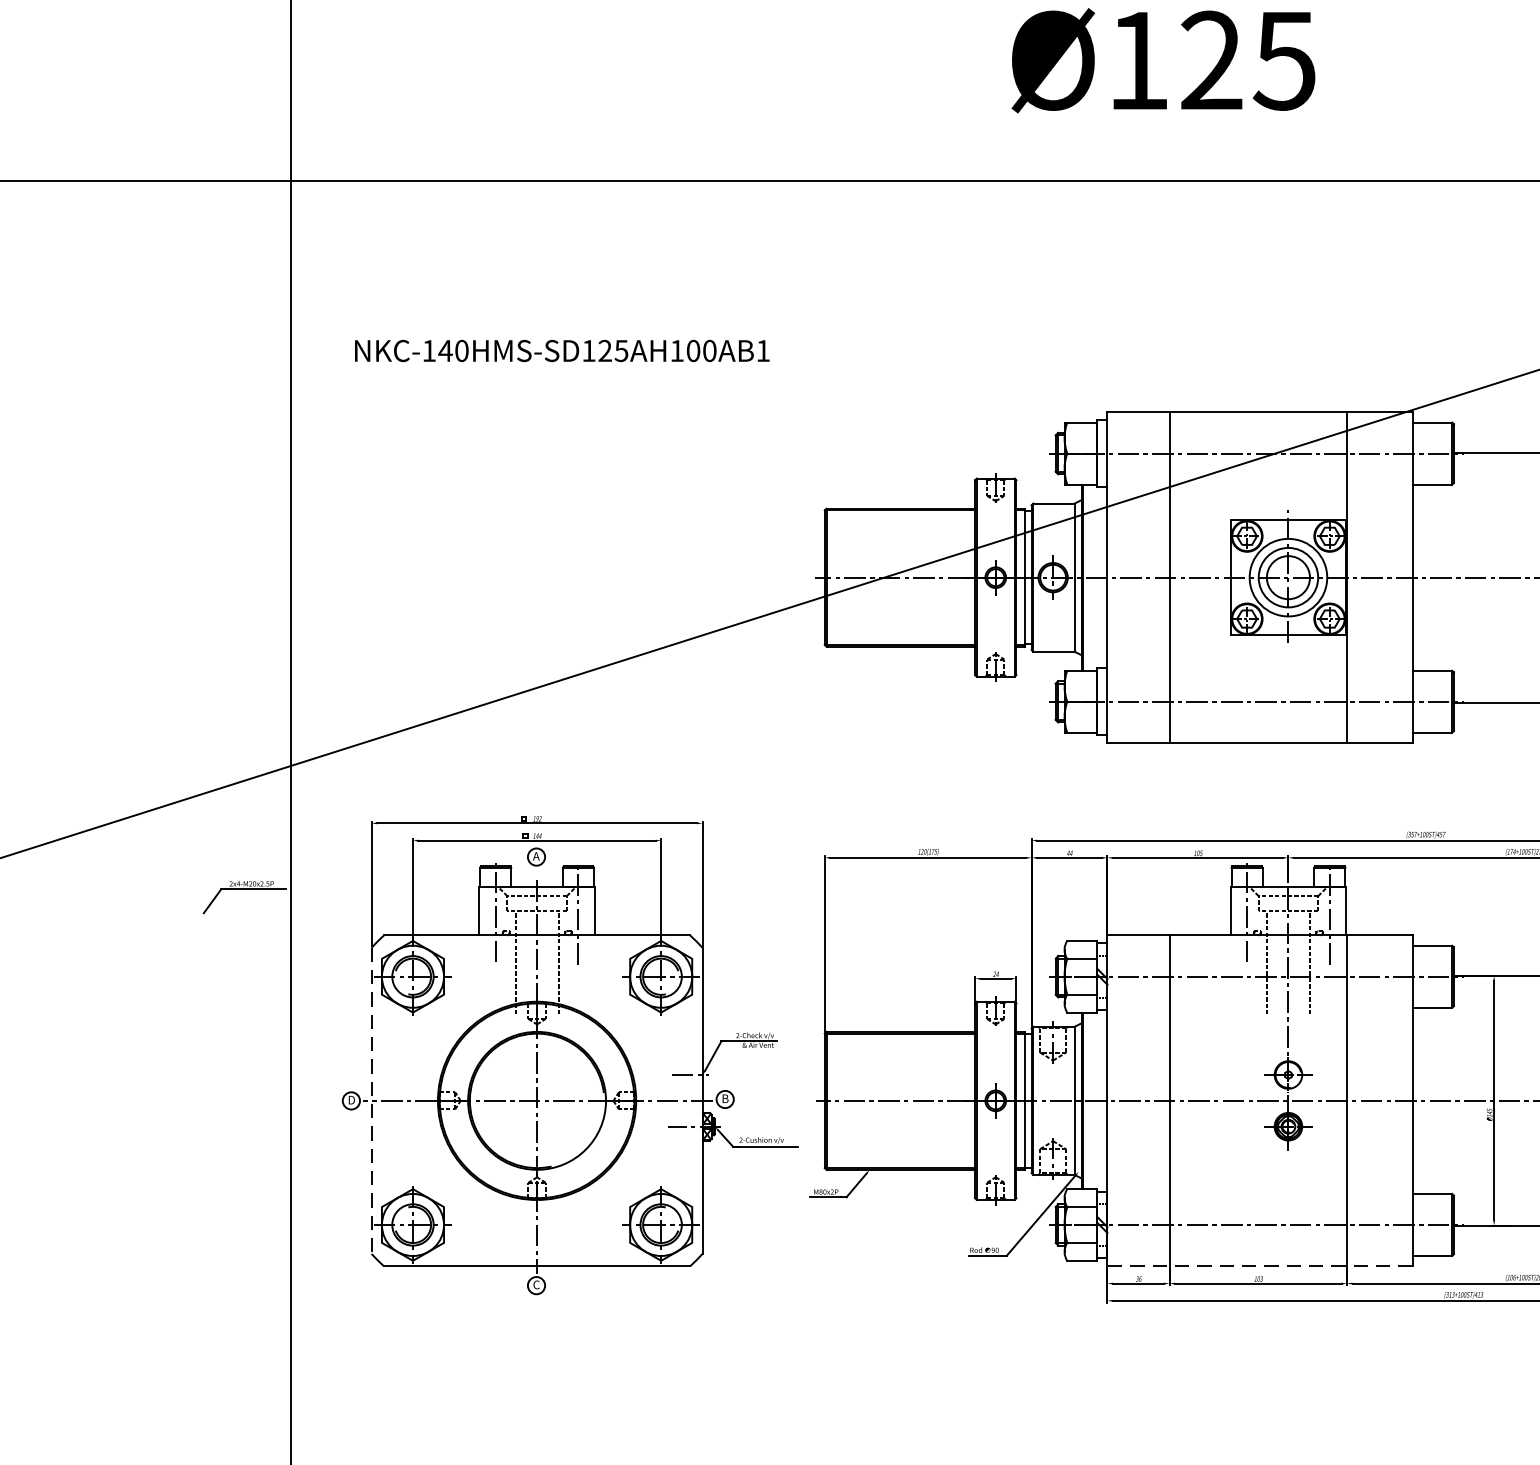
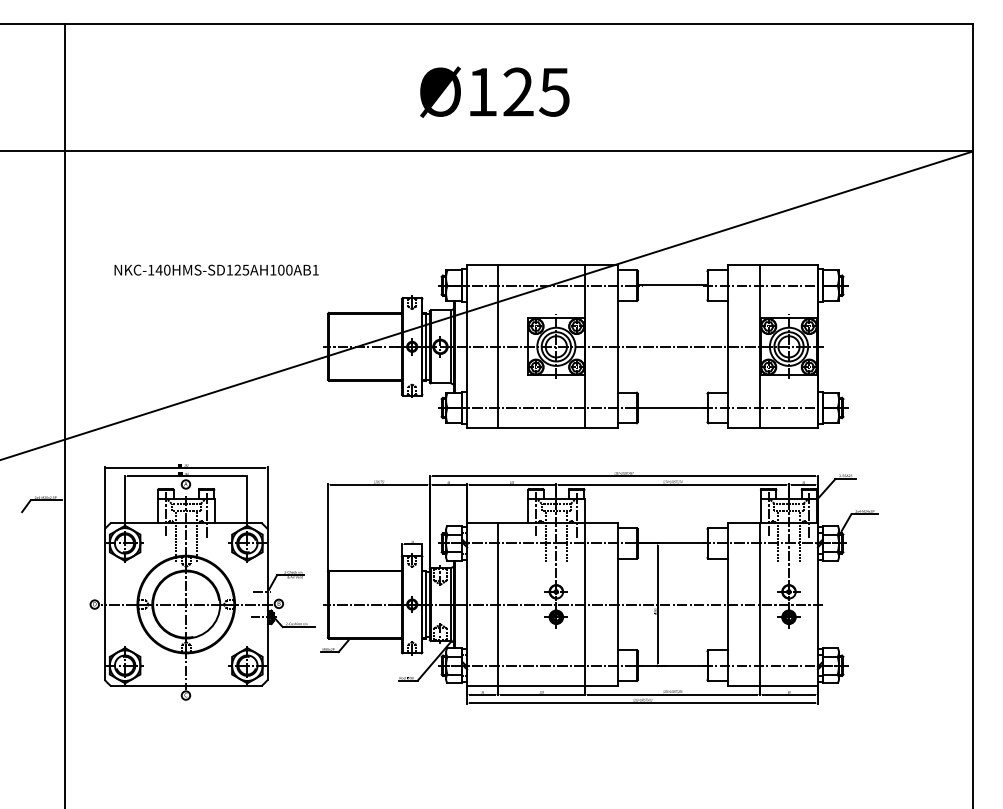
text: (561, 349) -> (216, 269), moved
line: (371, 1102) -> (104, 605), dashed -> solid
line: (1258, 1267) -> (541, 686), dashed -> solid

